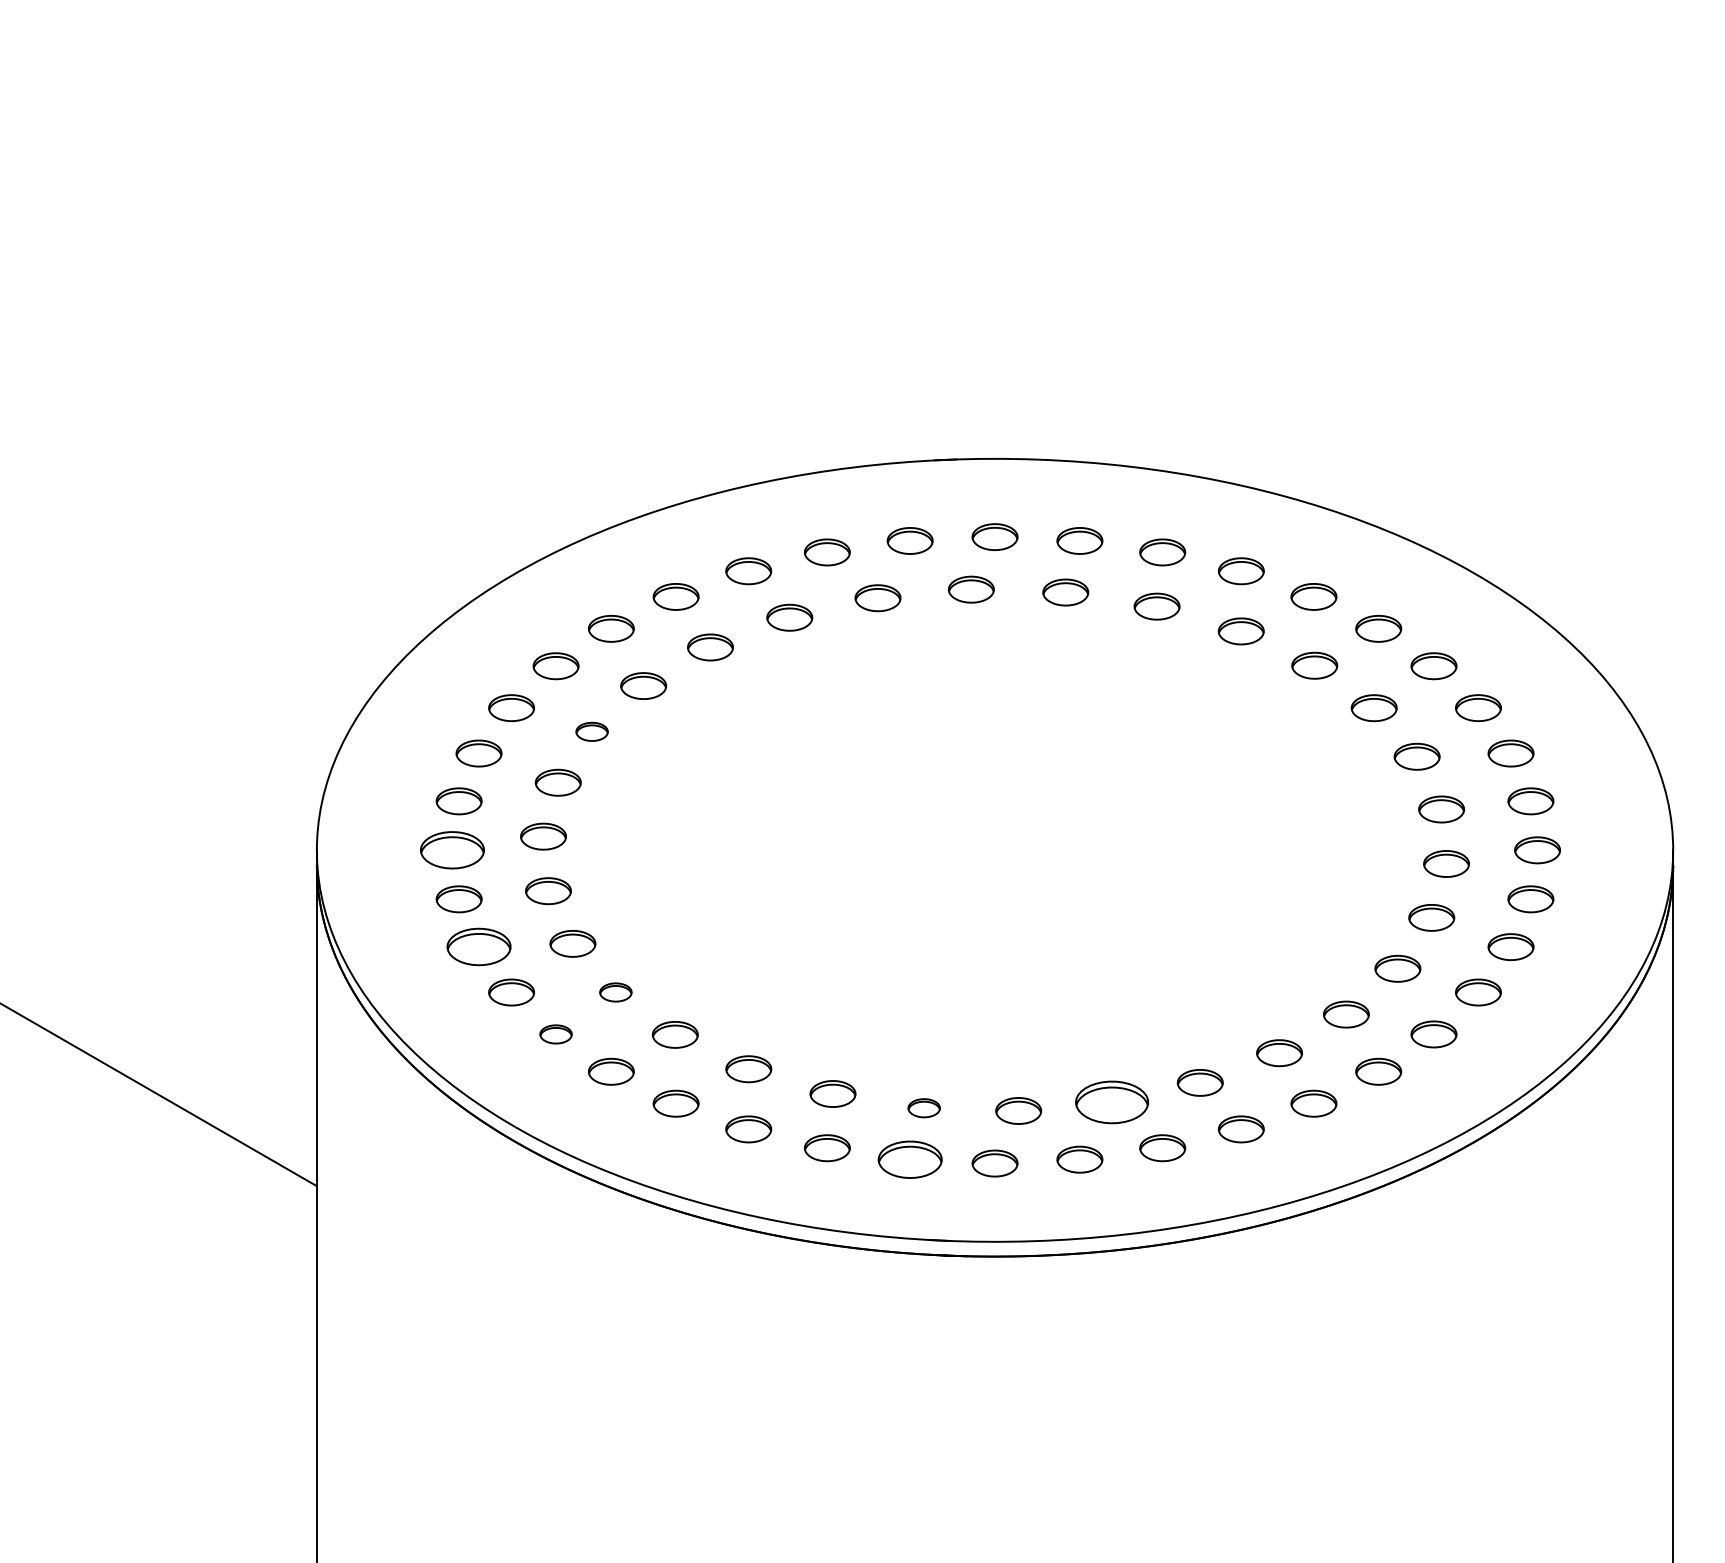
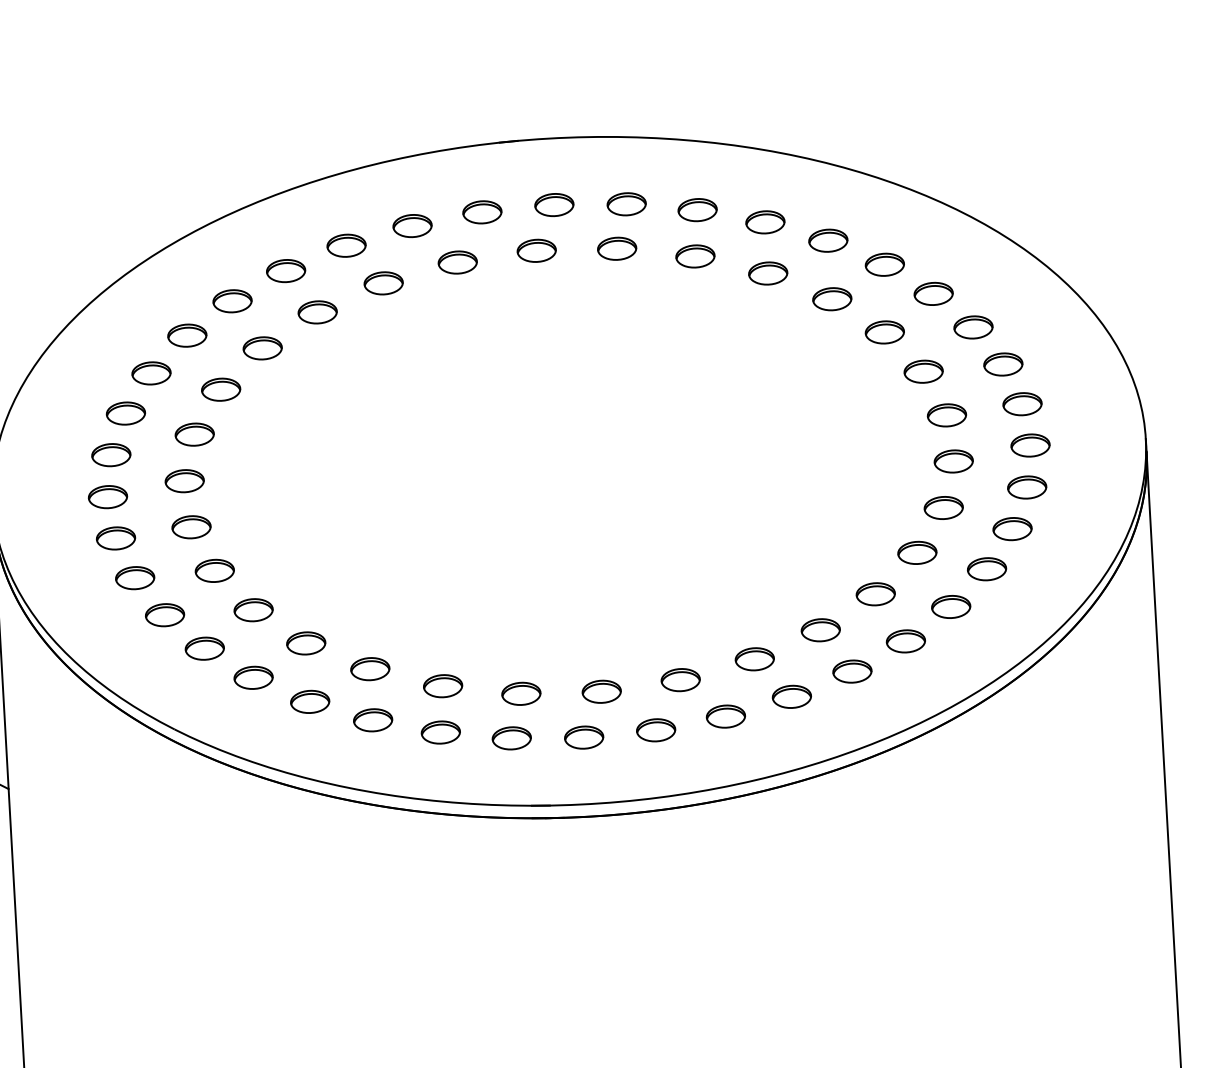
part: (591, 731) -> (220, 389), size x1.43
part: (452, 850) -> (108, 497), size x0.71
part: (478, 947) -> (134, 578), size x0.71
part: (615, 992) -> (253, 610), size x1.43
part: (555, 1034) -> (204, 648), size x1.43
part: (1111, 1102) -> (680, 680), size x0.62
part: (923, 1108) -> (520, 694), size x1.43
part: (909, 1159) -> (511, 738), size x0.71

